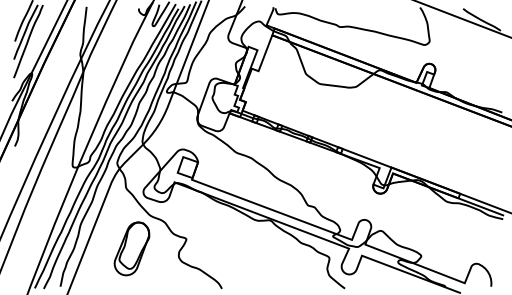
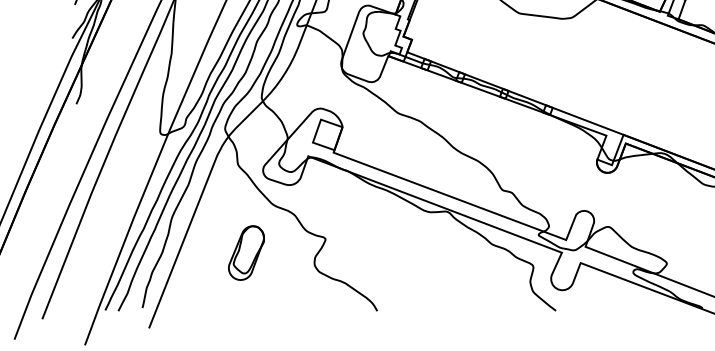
part: (131, 248) -> (245, 252), size x0.7

